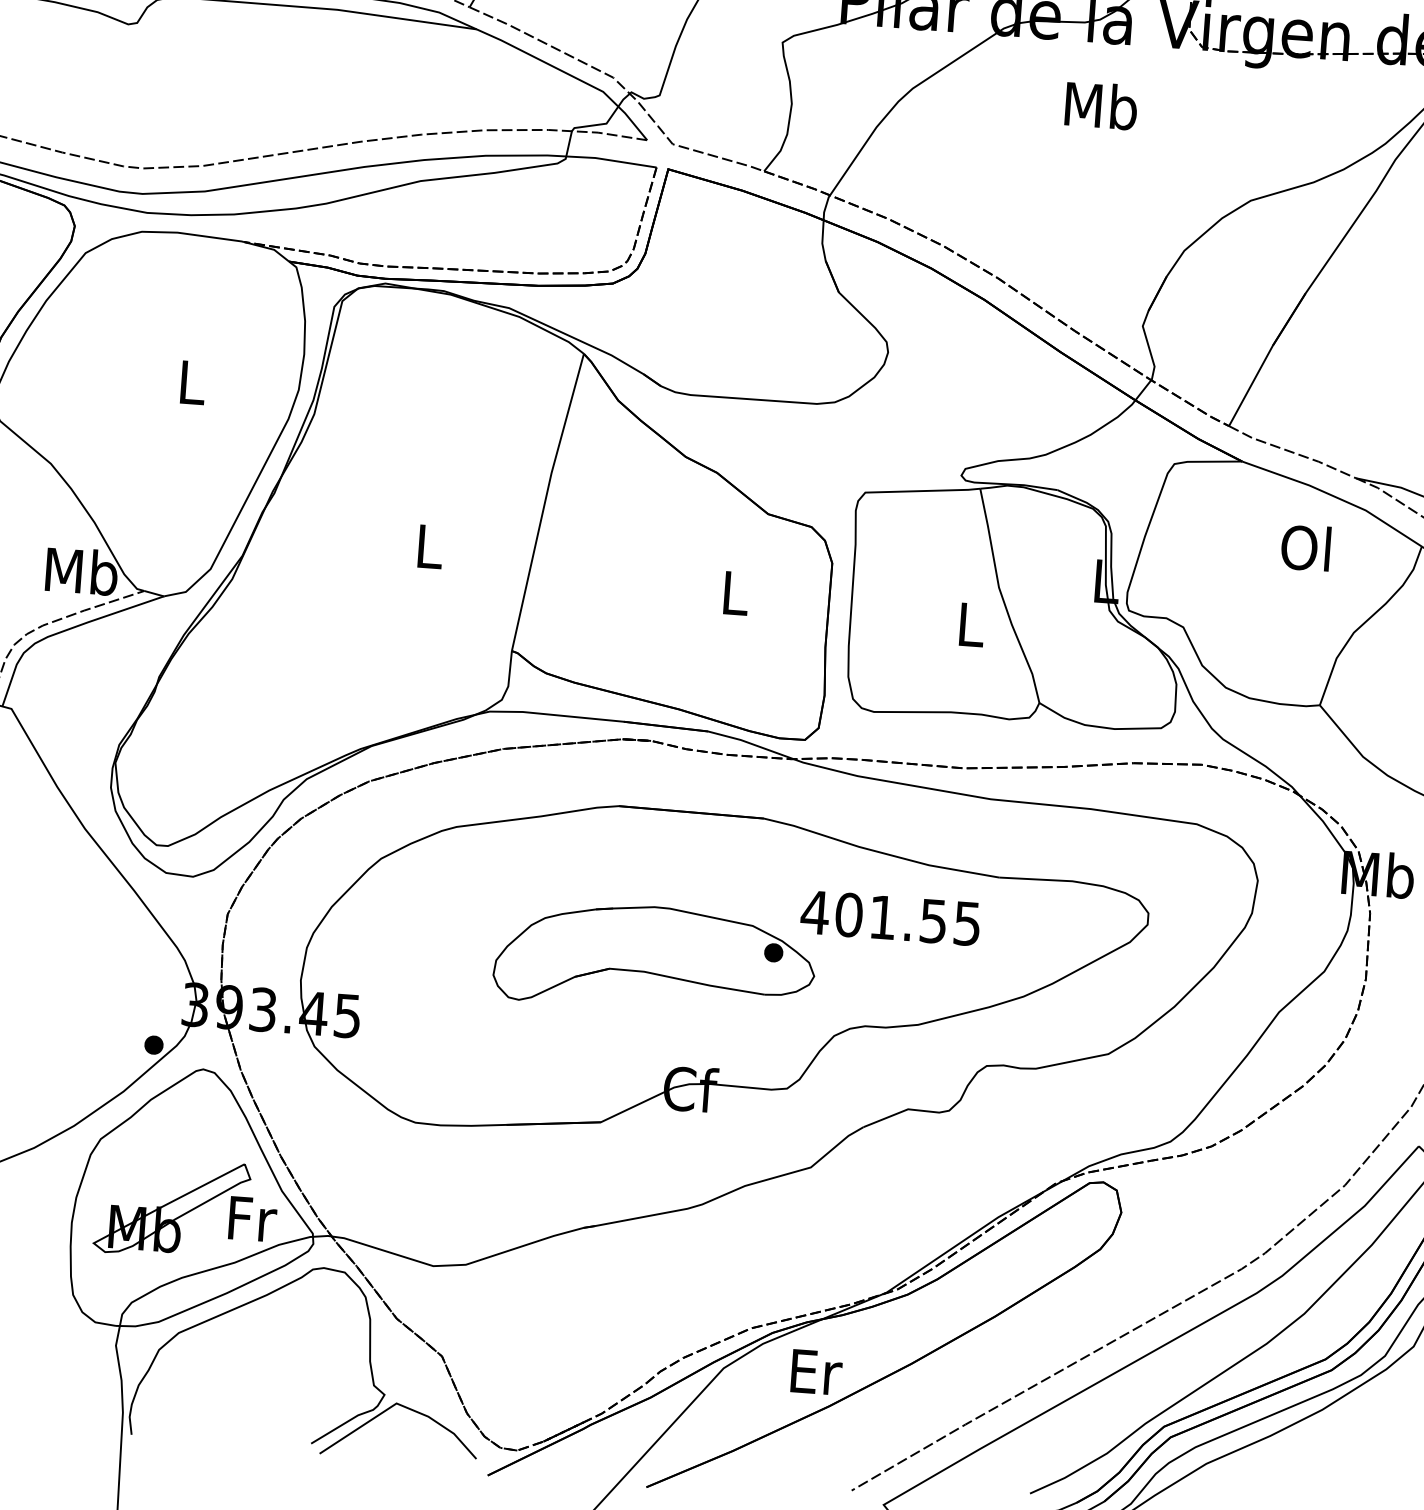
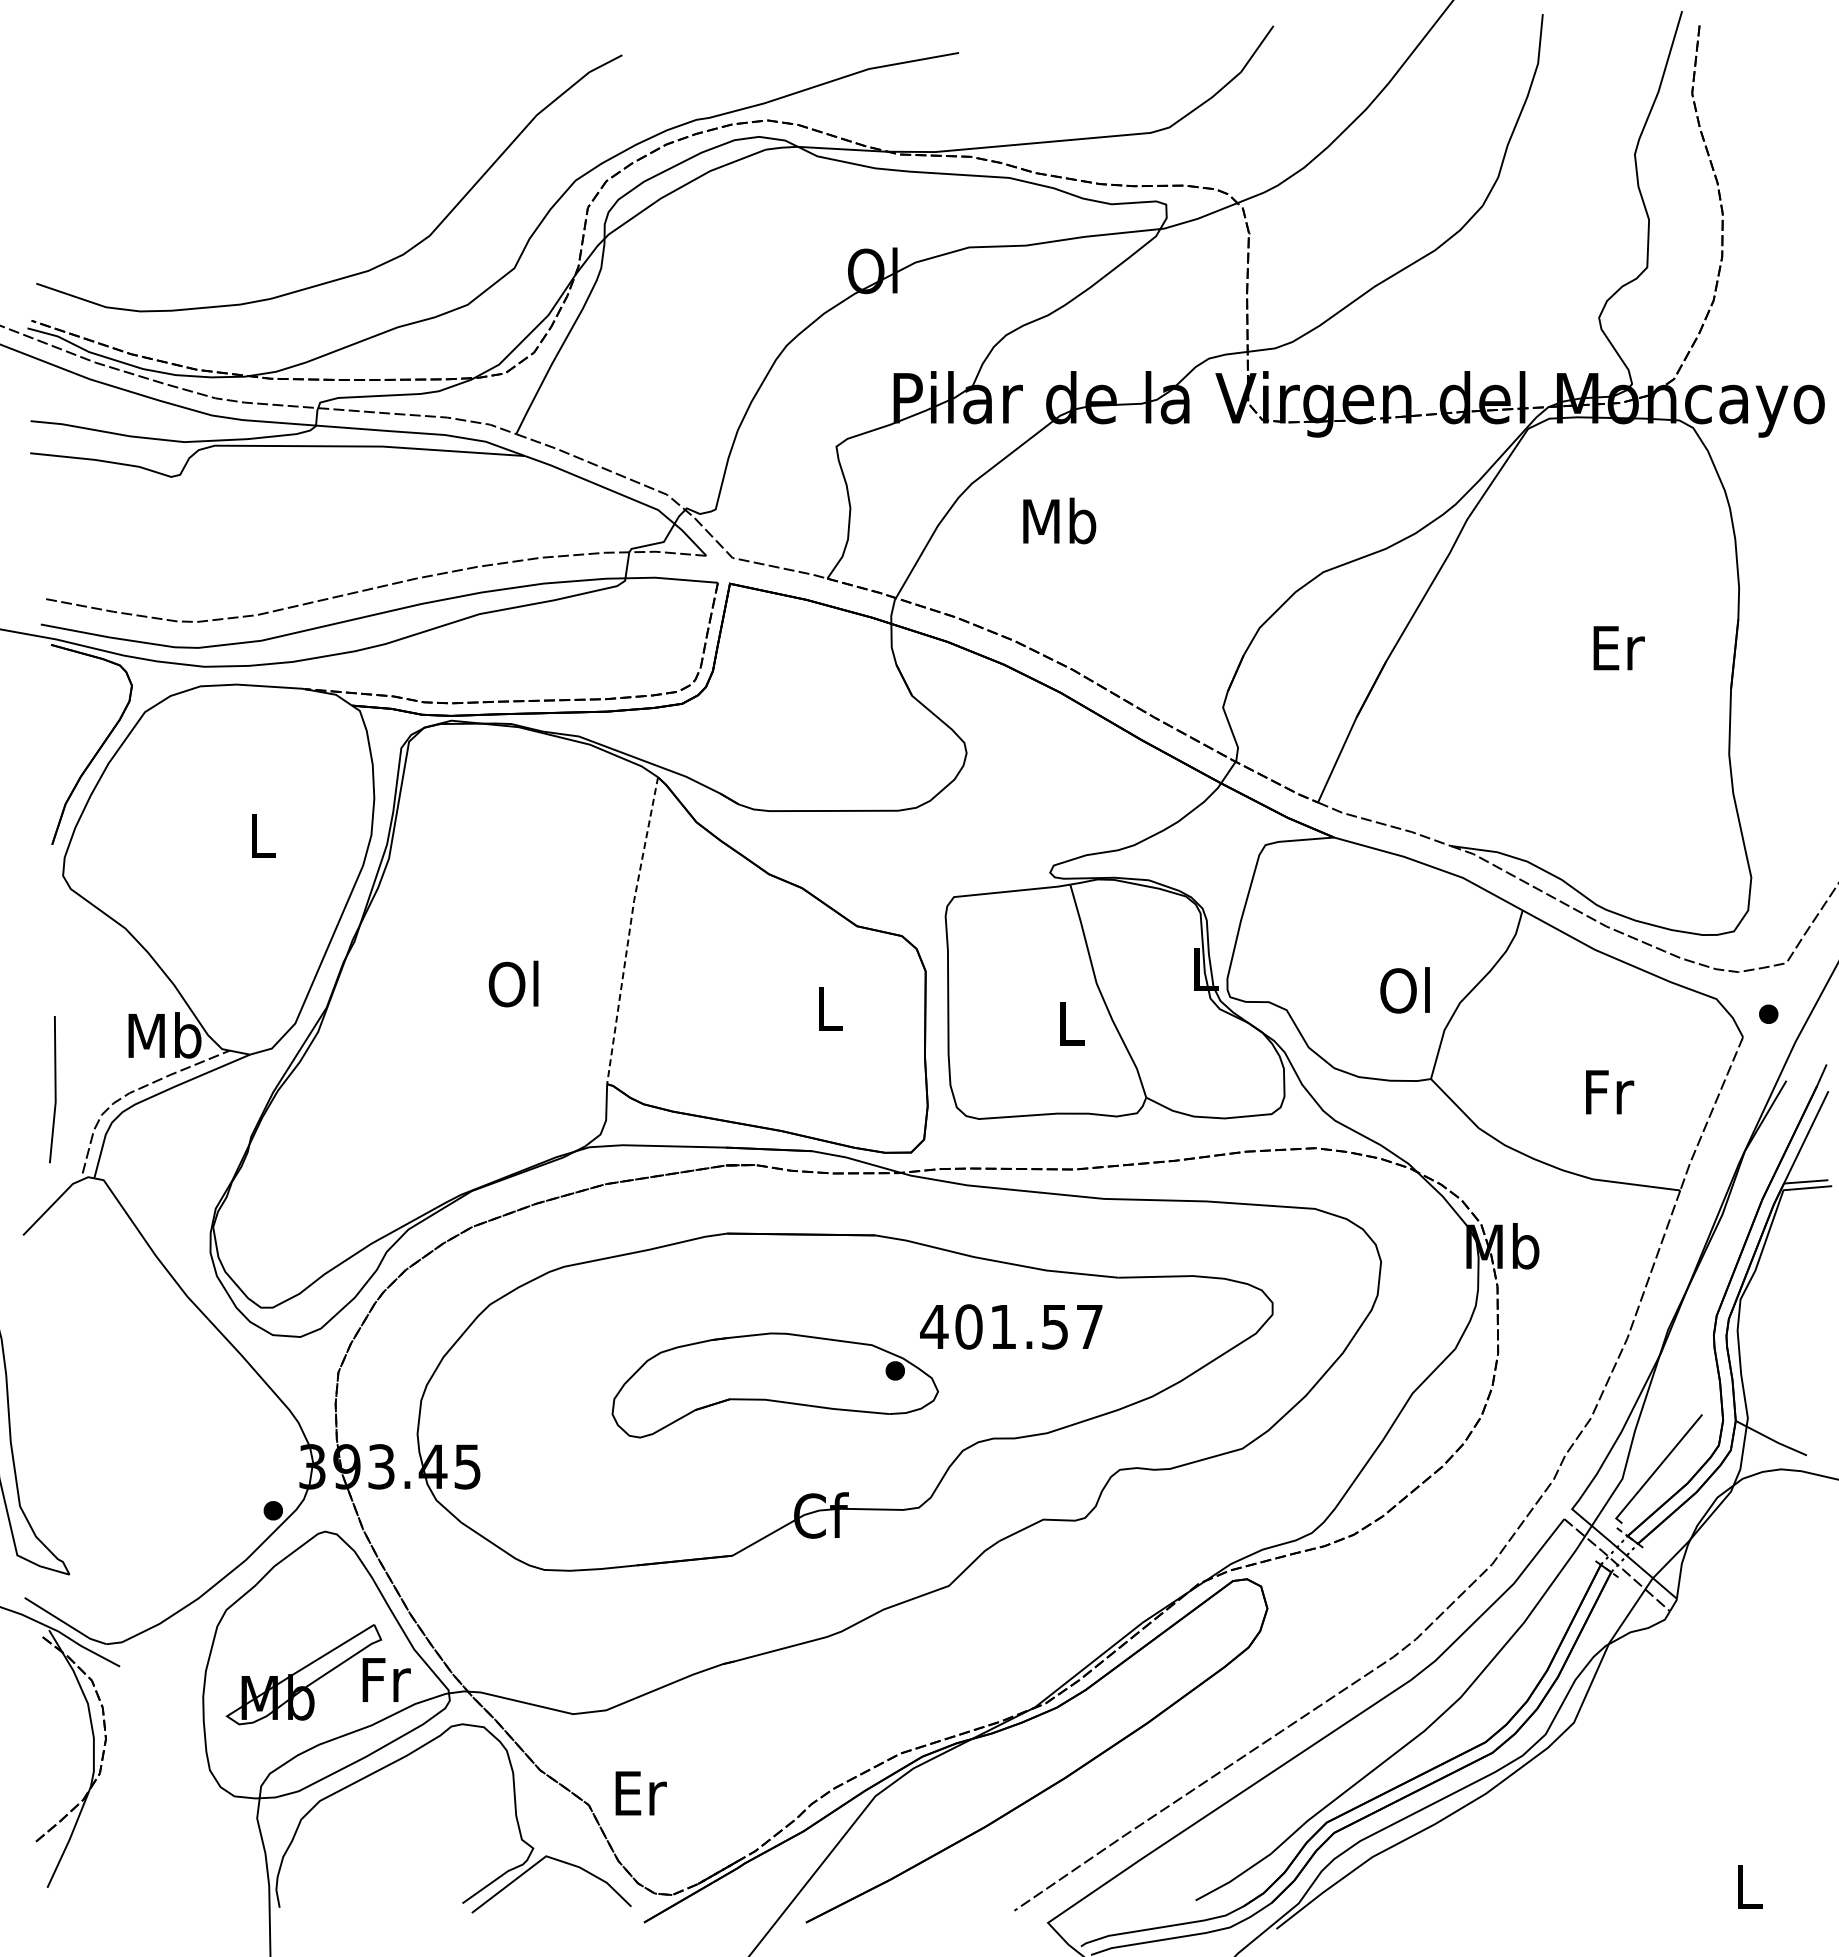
text: (1101, 105) -> (1059, 520), moved
line: (544, 501) -> (629, 930), solid -> dashed
text: (427, 545) -> (513, 983), L -> Ol
text: (1305, 547) -> (1404, 990), moved
text: (967, 924) -> (1089, 1327), 401.55 -> 401.57
text: (816, 1372) -> (640, 1793), moved

